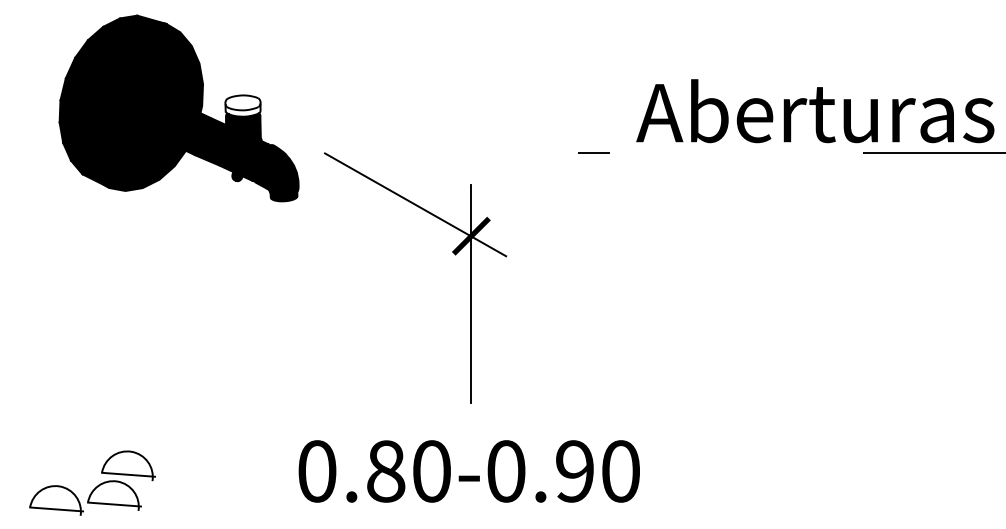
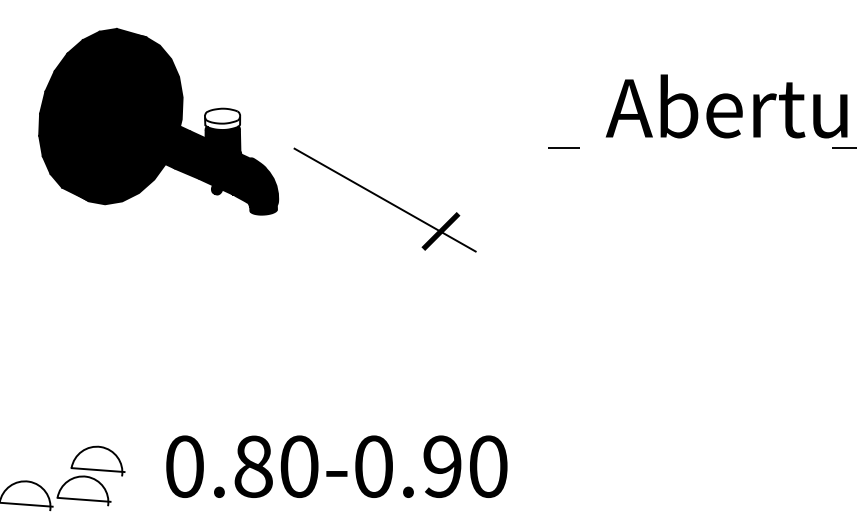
part: (178, 108) -> (158, 121), moved
line: (471, 293) -> (441, 288), removed
text: (468, 471) -> (336, 466), moved

